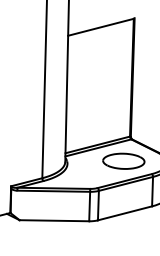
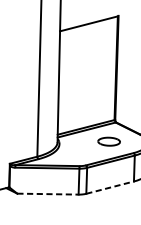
part: (123, 160) -> (108, 141), size x0.6
line: (125, 213) -> (110, 187), solid -> dashed
line: (54, 220) -> (48, 193), solid -> dashed

